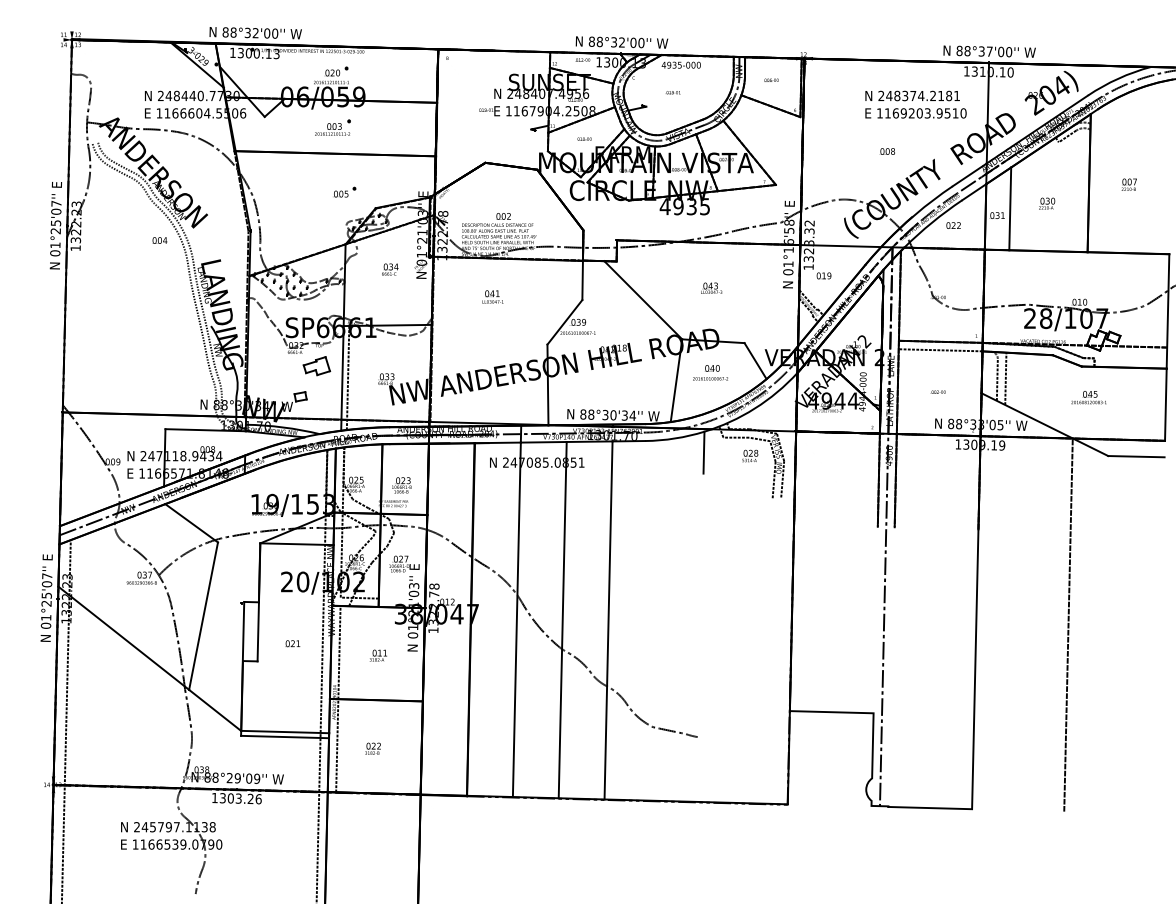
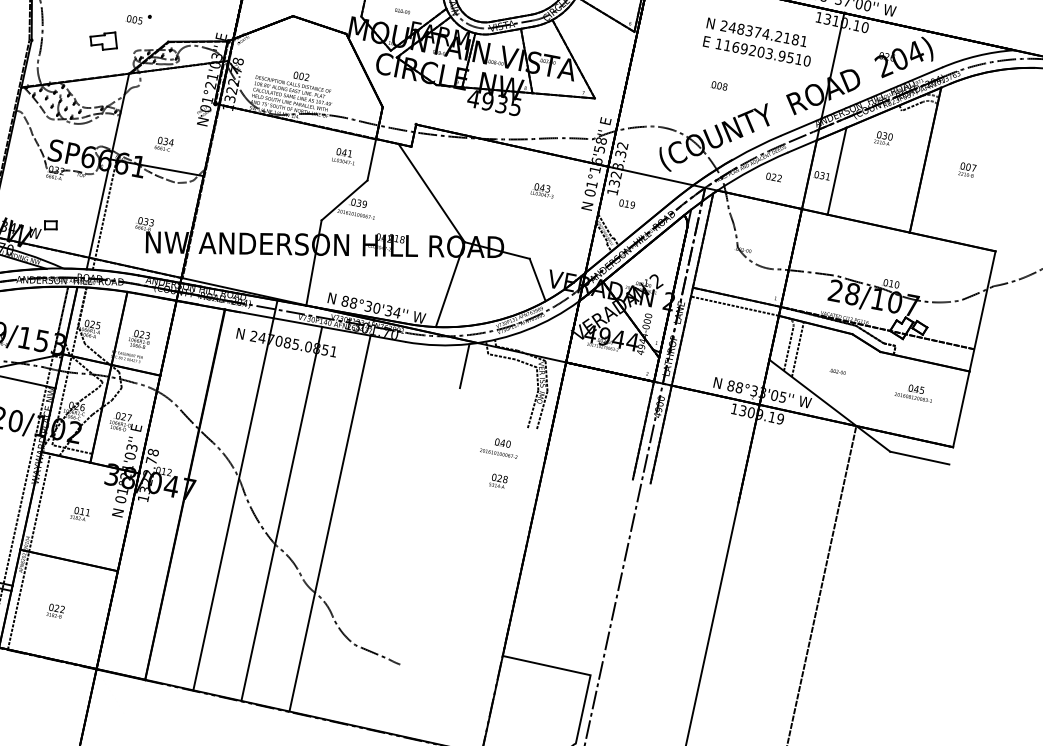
text: (1047, 203) -> (884, 138), moved
text: (390, 269) -> (164, 144), moved
text: (711, 287) -> (542, 189), moved
text: (492, 296) -> (343, 155), moved
part: (316, 366) -> (103, 40), moved
text: (710, 372) -> (499, 447), moved
text: (937, 391) -> (837, 370), moved
text: (1088, 397) -> (913, 392), moved
text: (750, 455) -> (498, 480), moved

